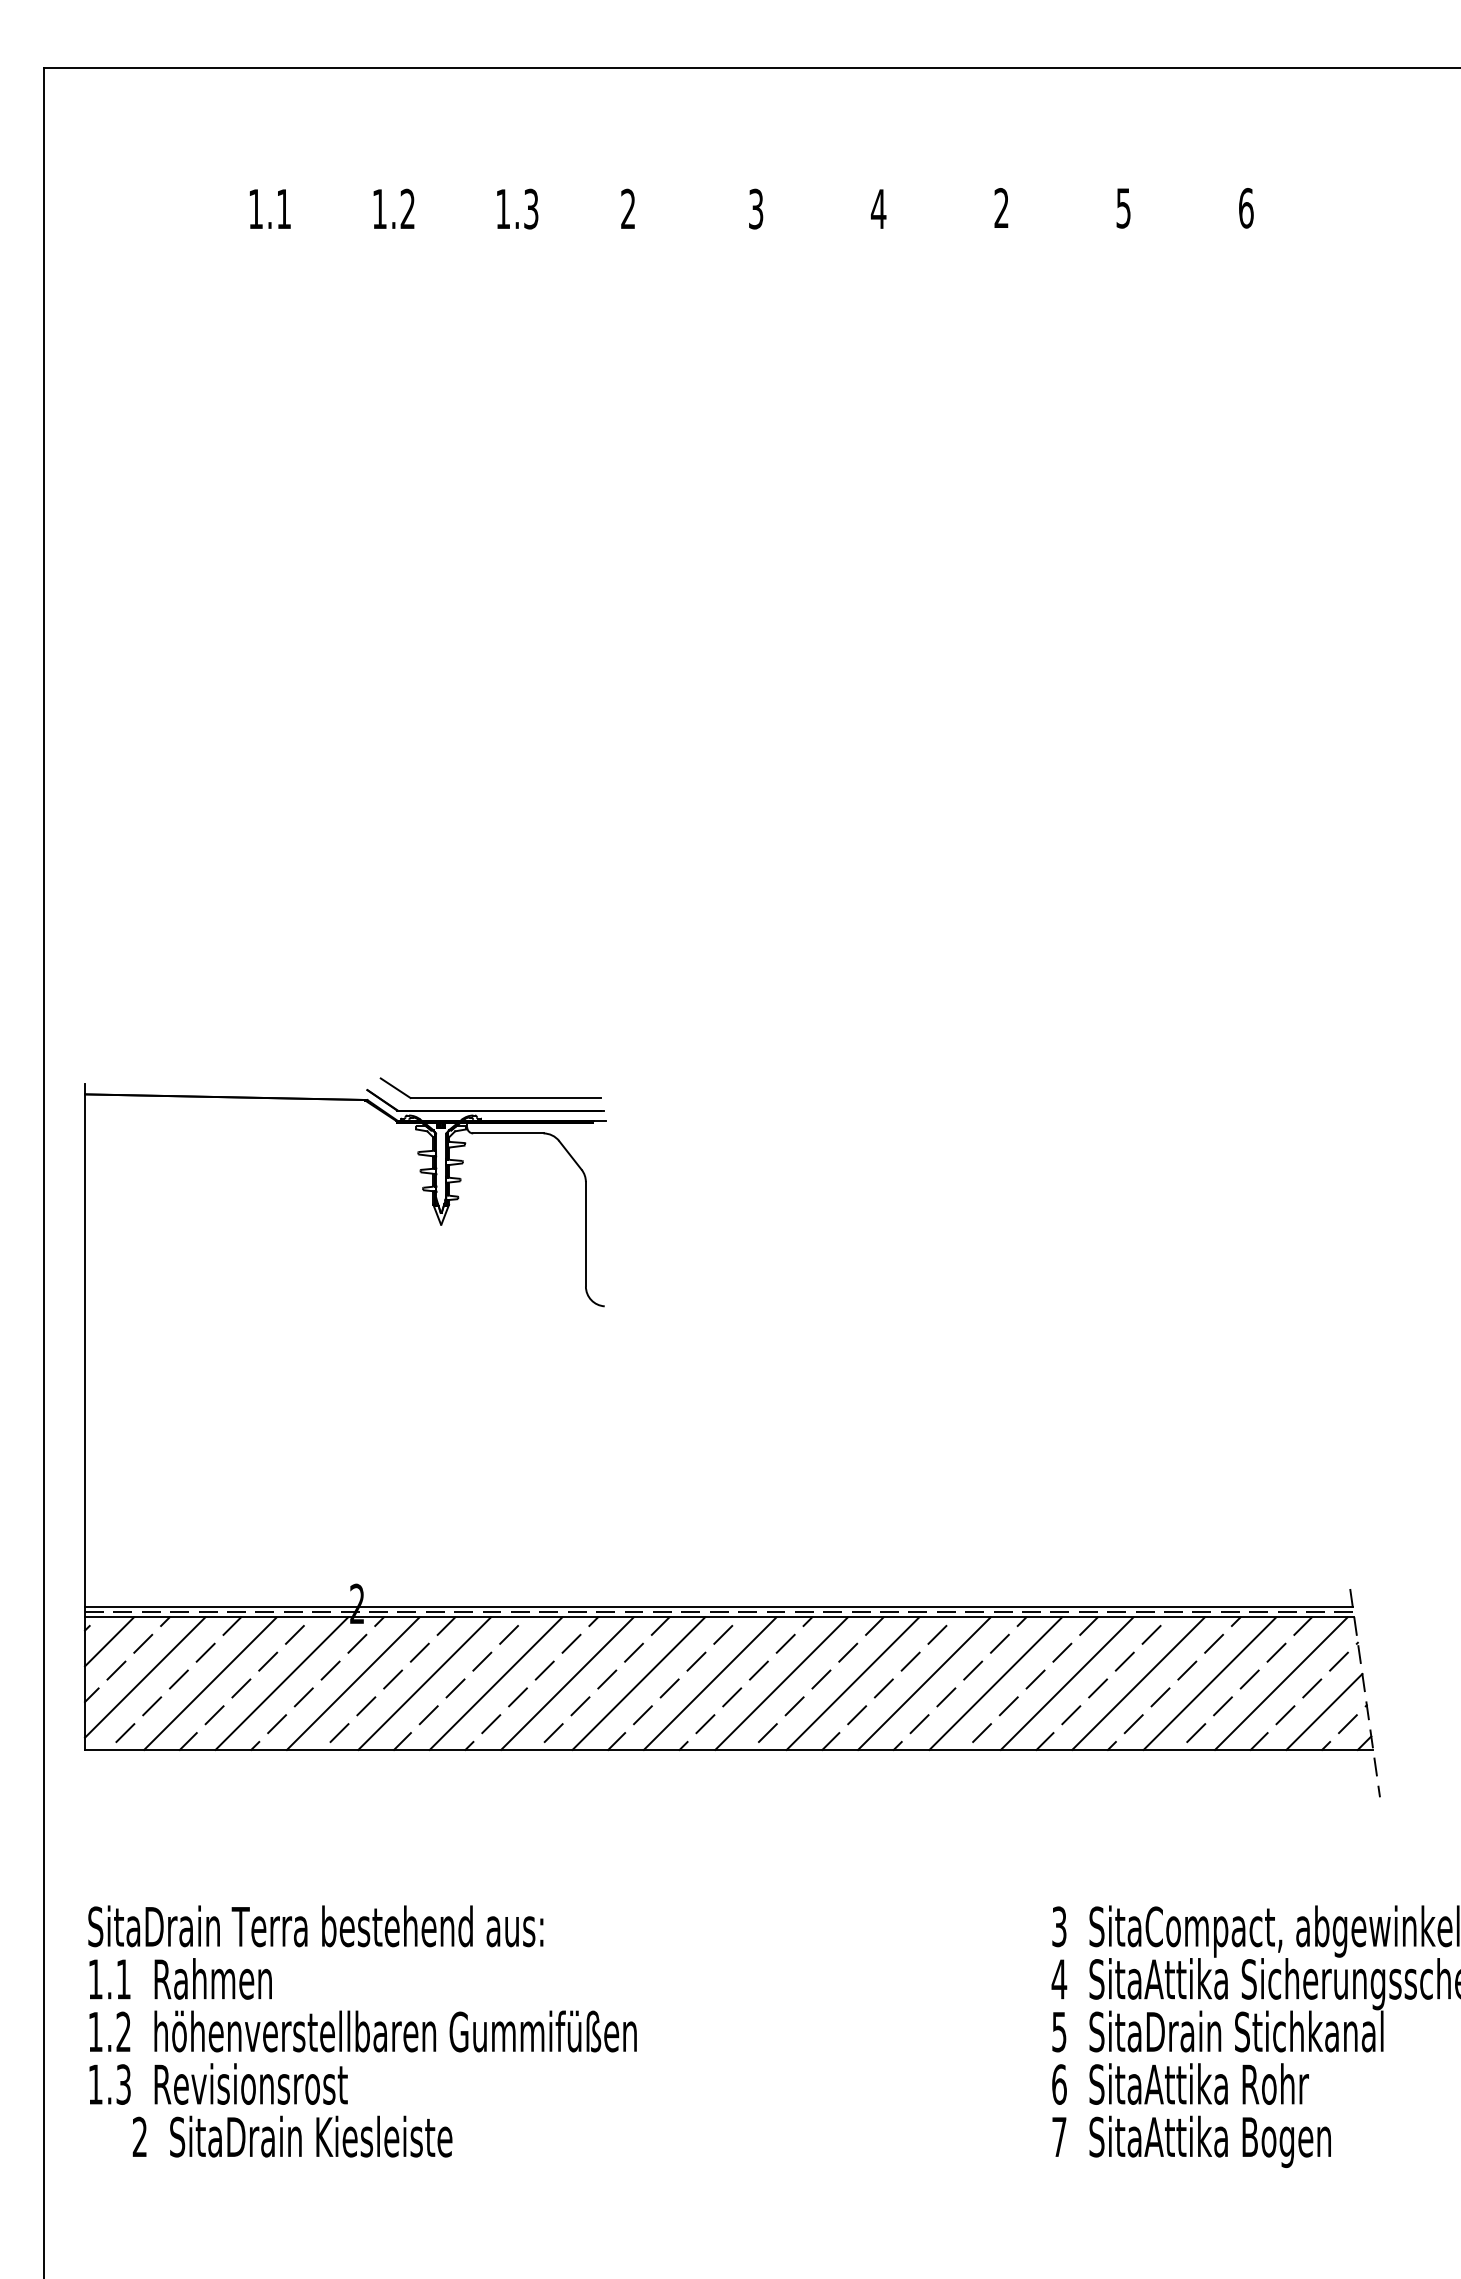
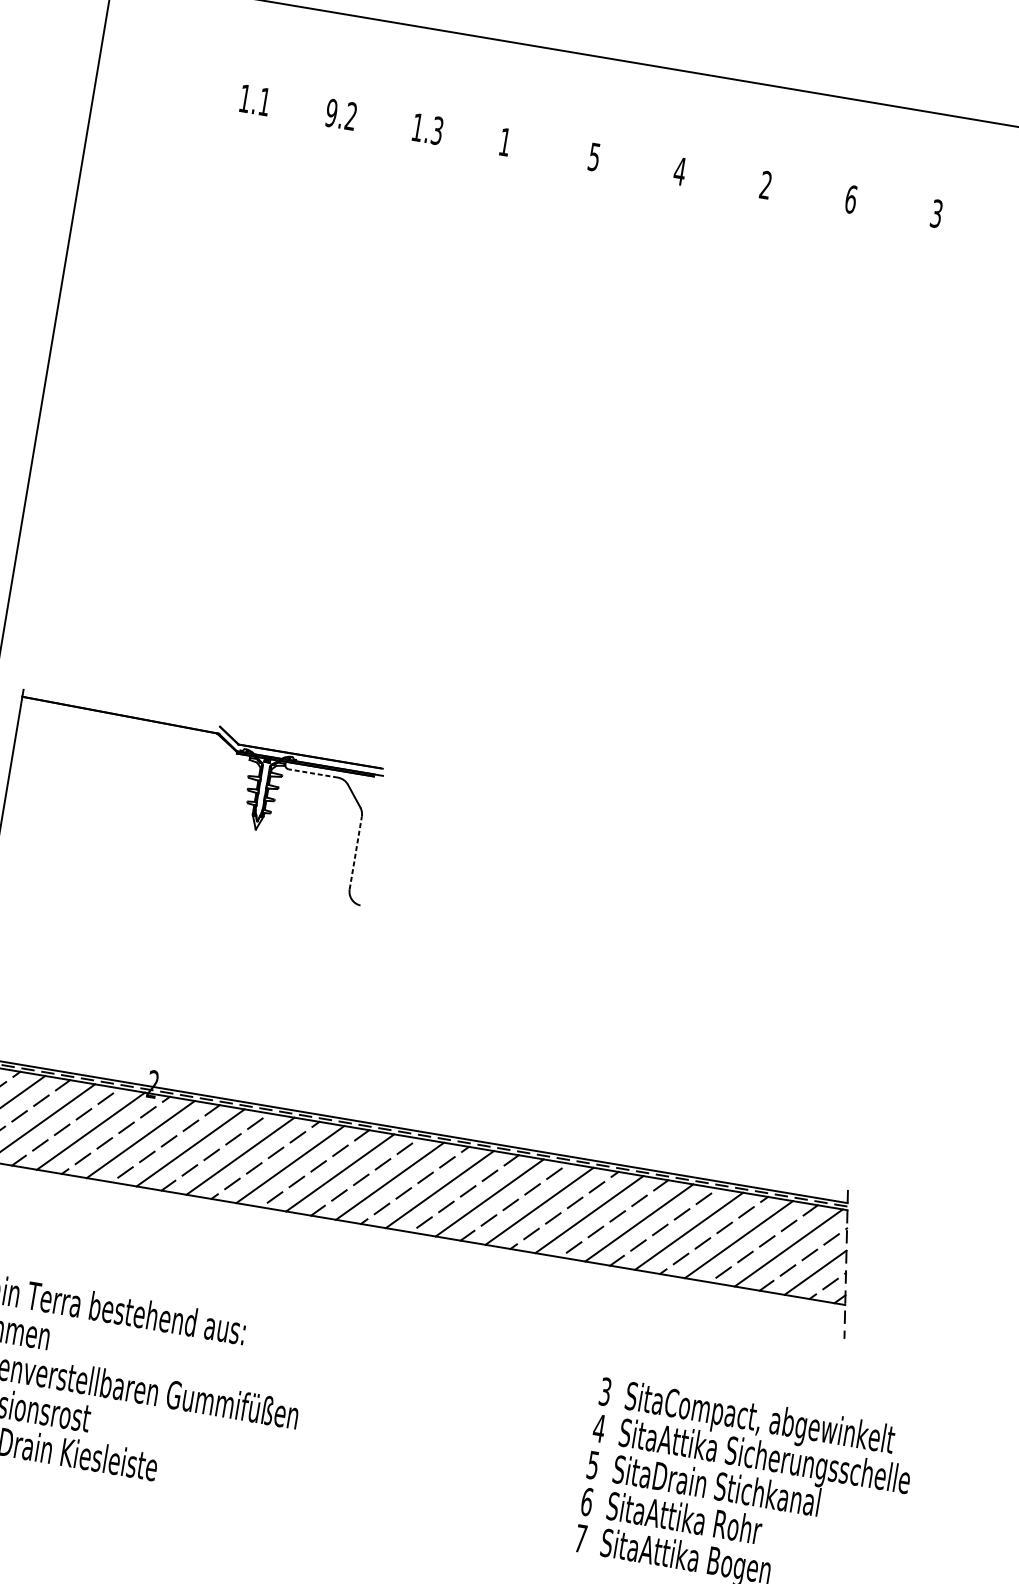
text: (1123, 207) -> (851, 198), 5 -> 6
text: (1246, 207) -> (936, 213), 6 -> 3
text: (379, 208) -> (331, 112), 1.2 -> 9.2
text: (627, 208) -> (504, 141), 2 -> 1
text: (756, 208) -> (594, 156), 3 -> 5
part: (490, 1097) -> (305, 746), removed
line: (507, 1133) -> (312, 773), solid -> dashed
line: (585, 1233) -> (355, 852), solid -> dashed

